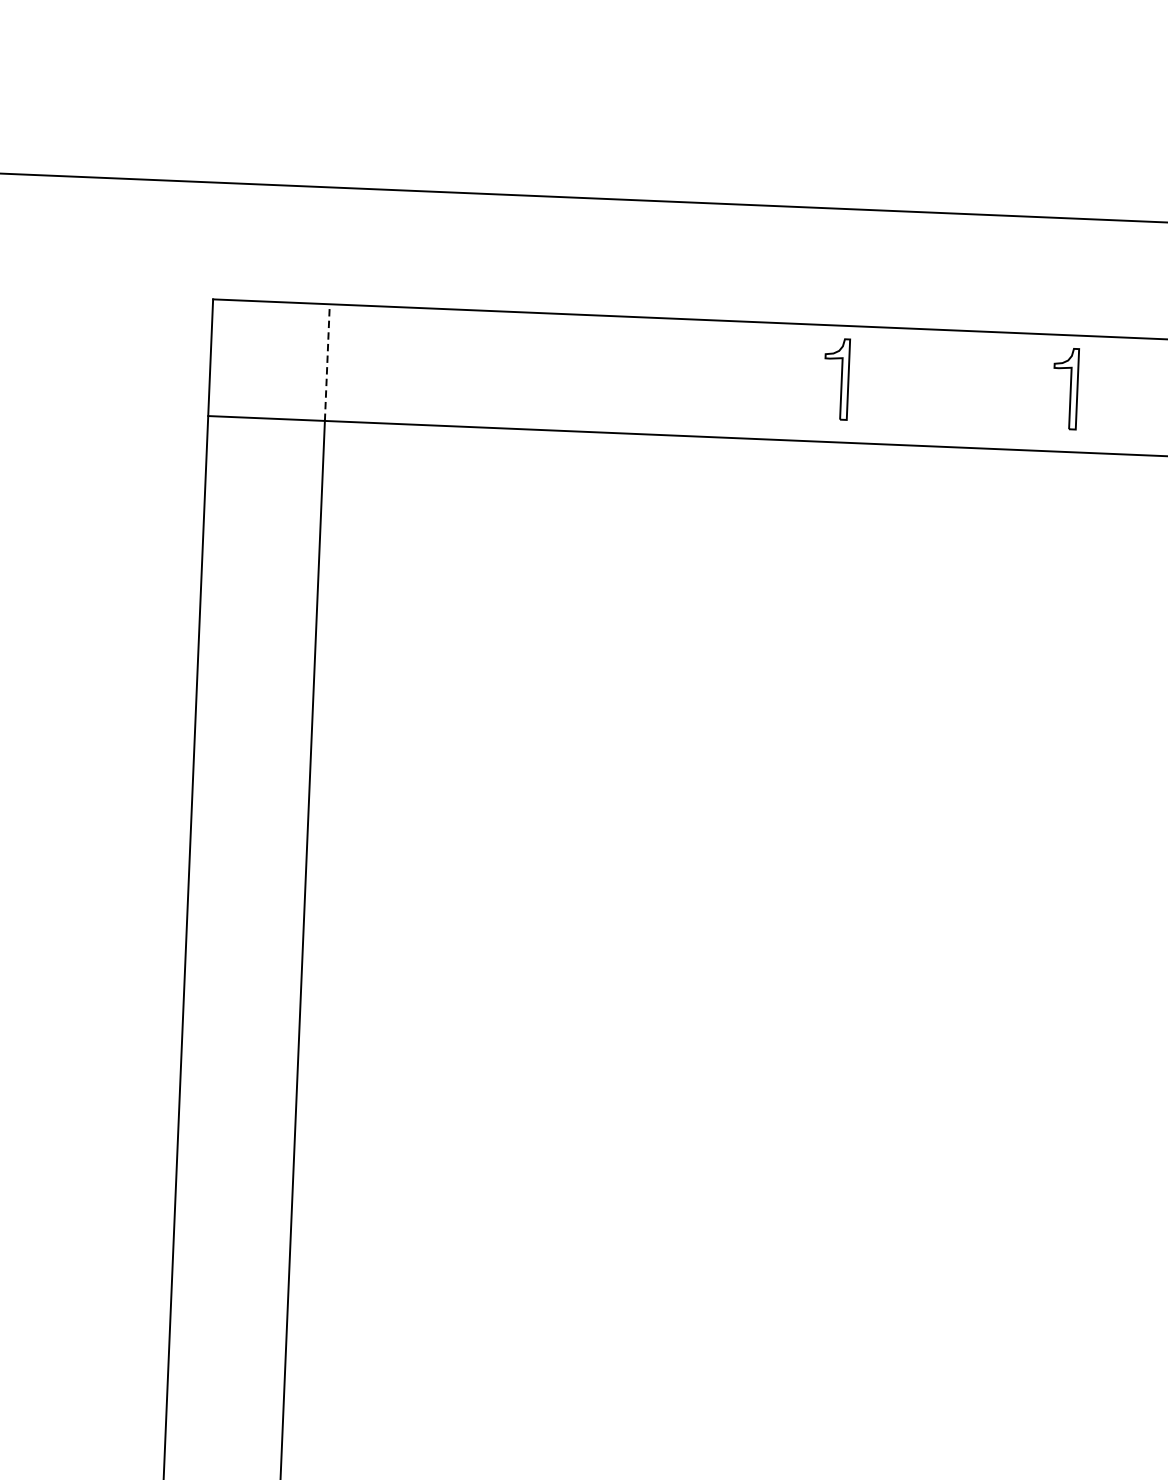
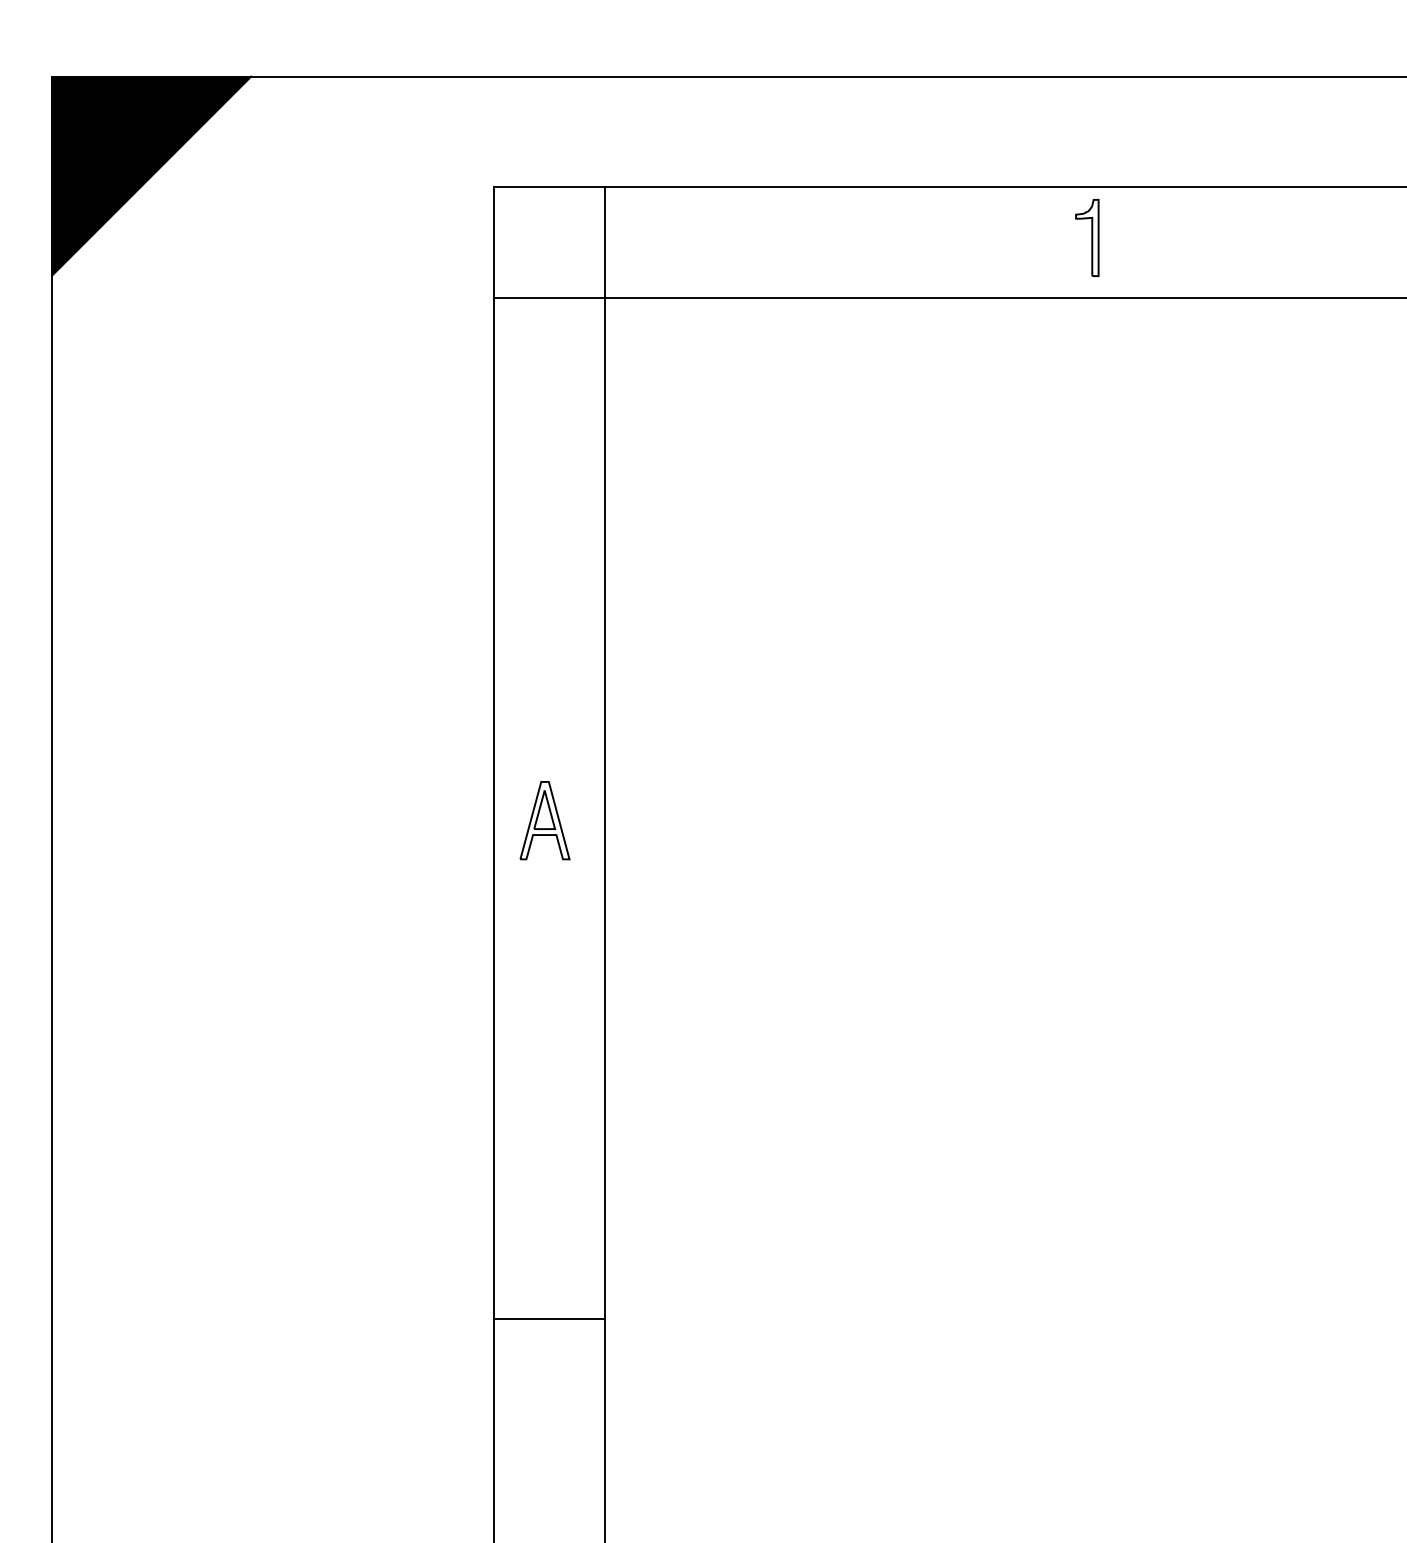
line: (326, 361) -> (604, 241), dashed -> solid
part: (1065, 388) -> (1304, 237), removed
part: (237, 969) -> (544, 820), added

